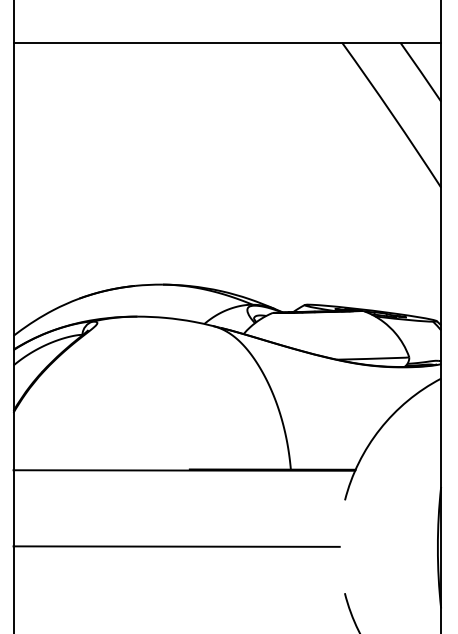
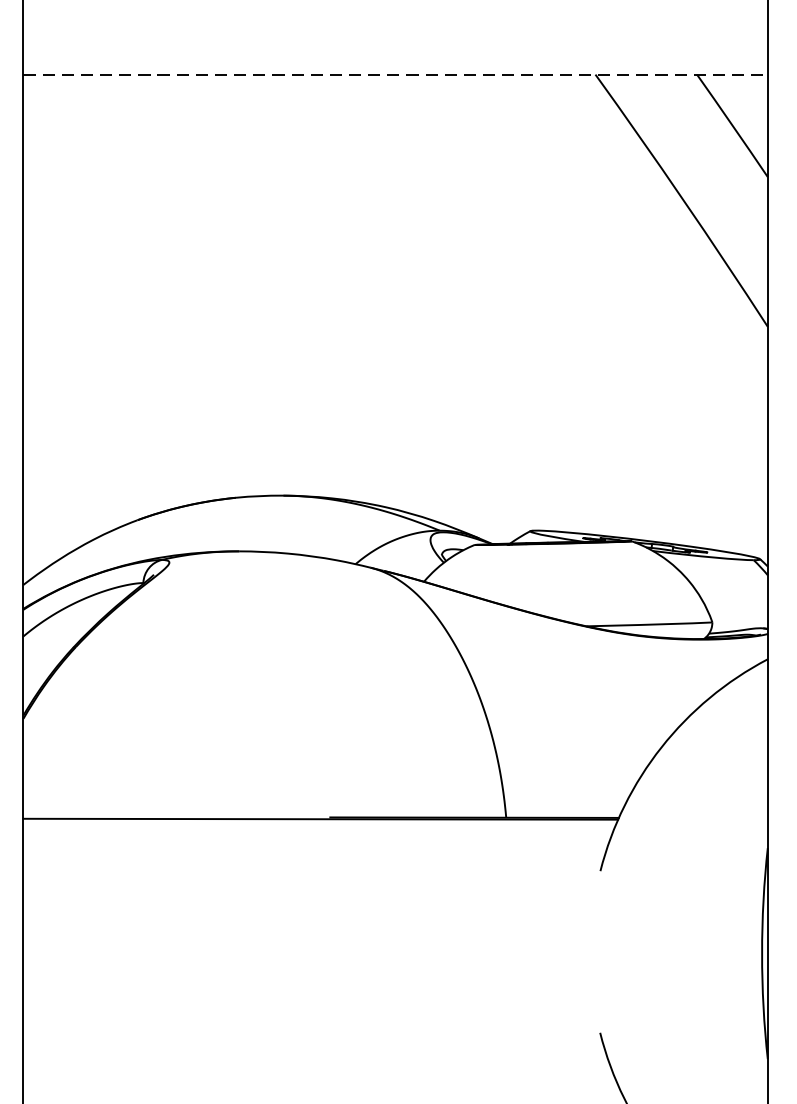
line: (227, 42) -> (395, 74), solid -> dashed
line: (176, 546) -> (307, 951), removed

